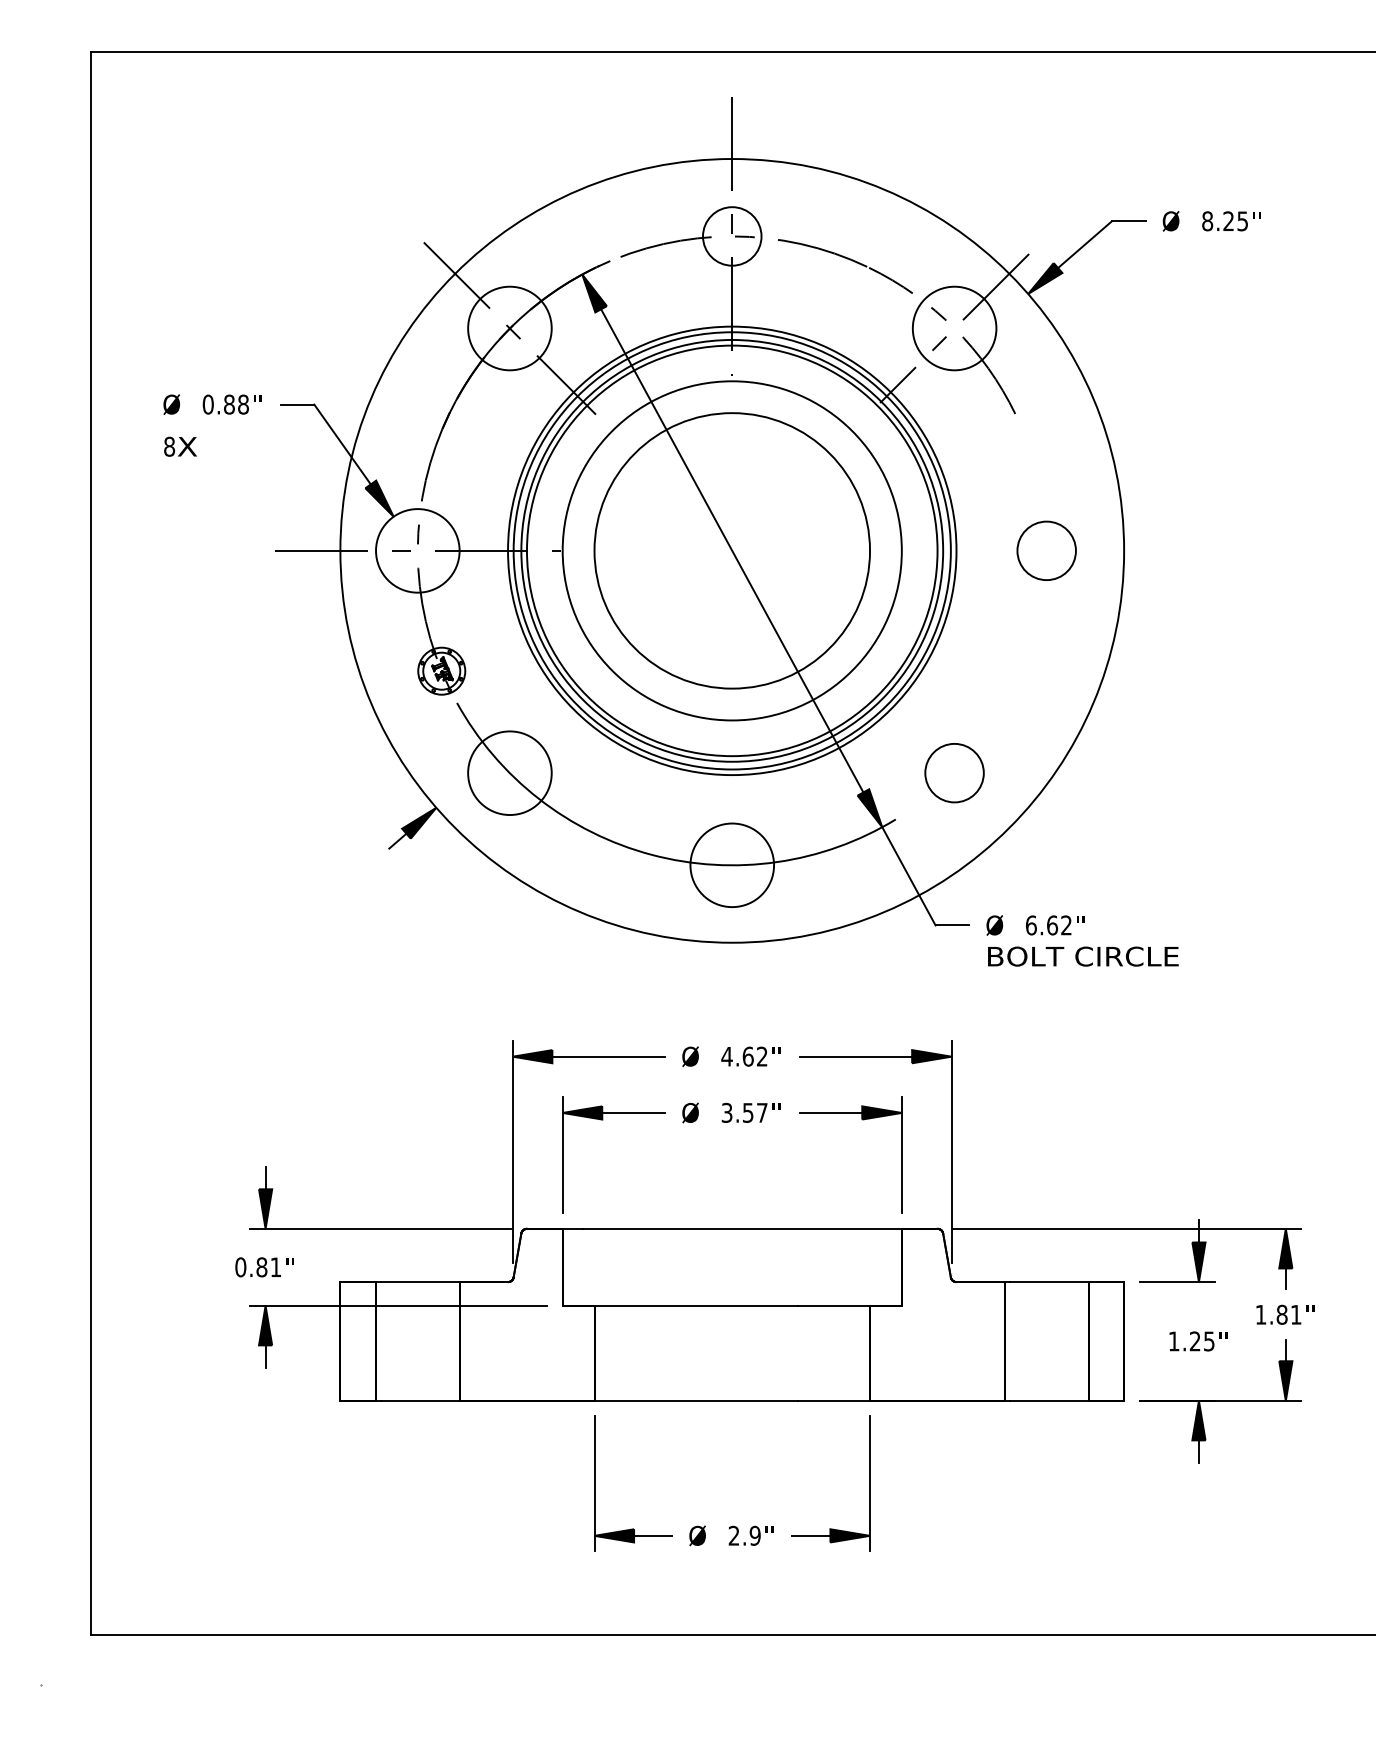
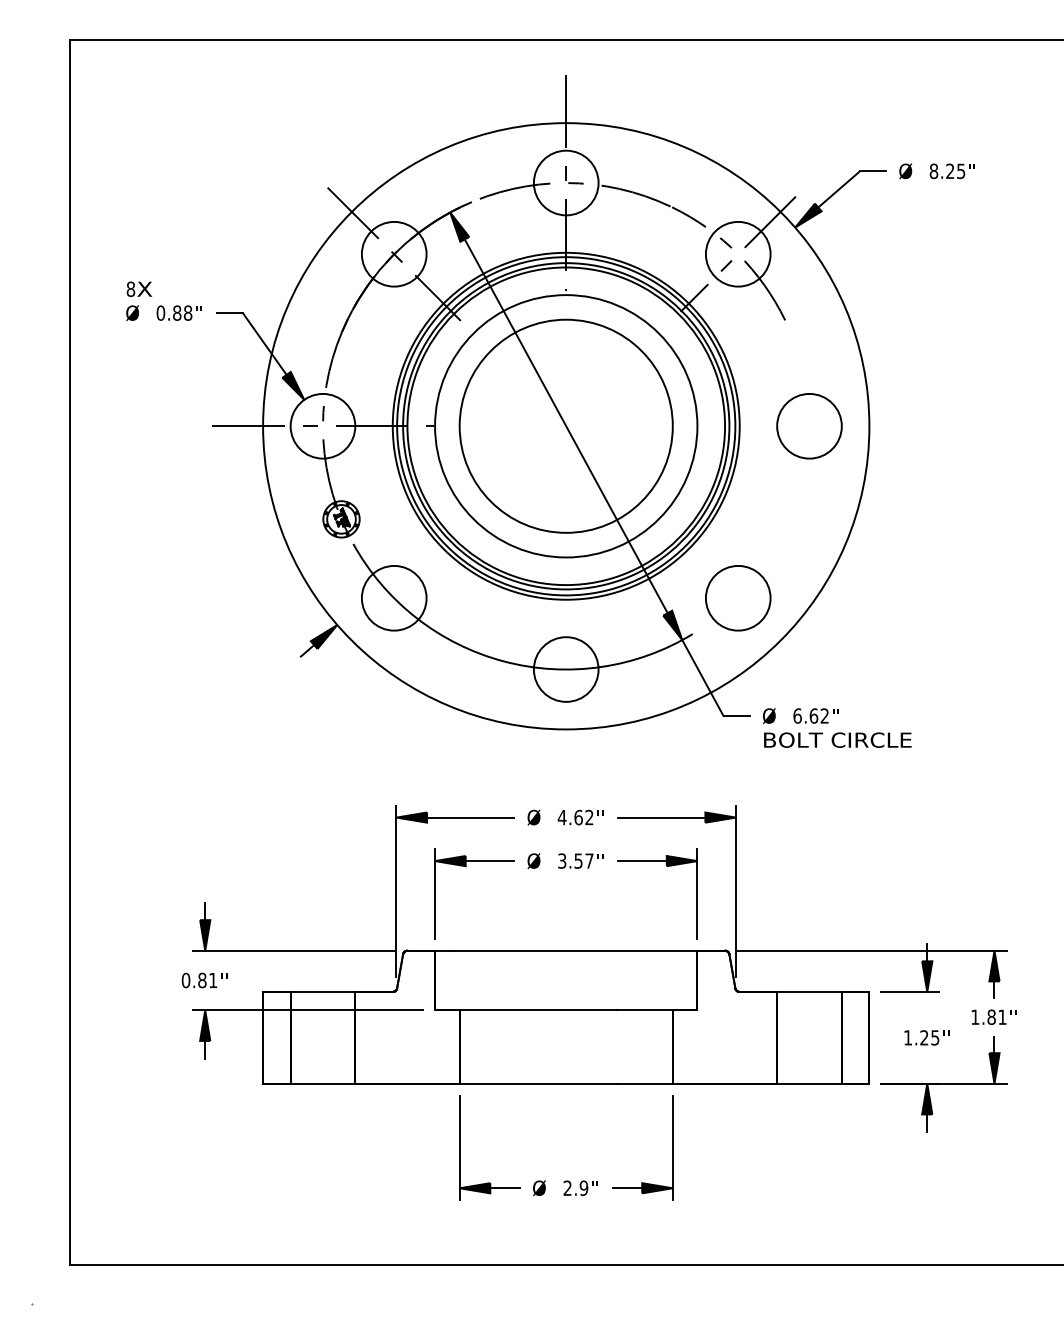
circle: (732, 236) -> (566, 183), size x1.43
text: (180, 446) -> (139, 289), moved
circle: (1046, 550) -> (809, 425), size x1.43
circle: (954, 772) -> (738, 597), size x1.43

